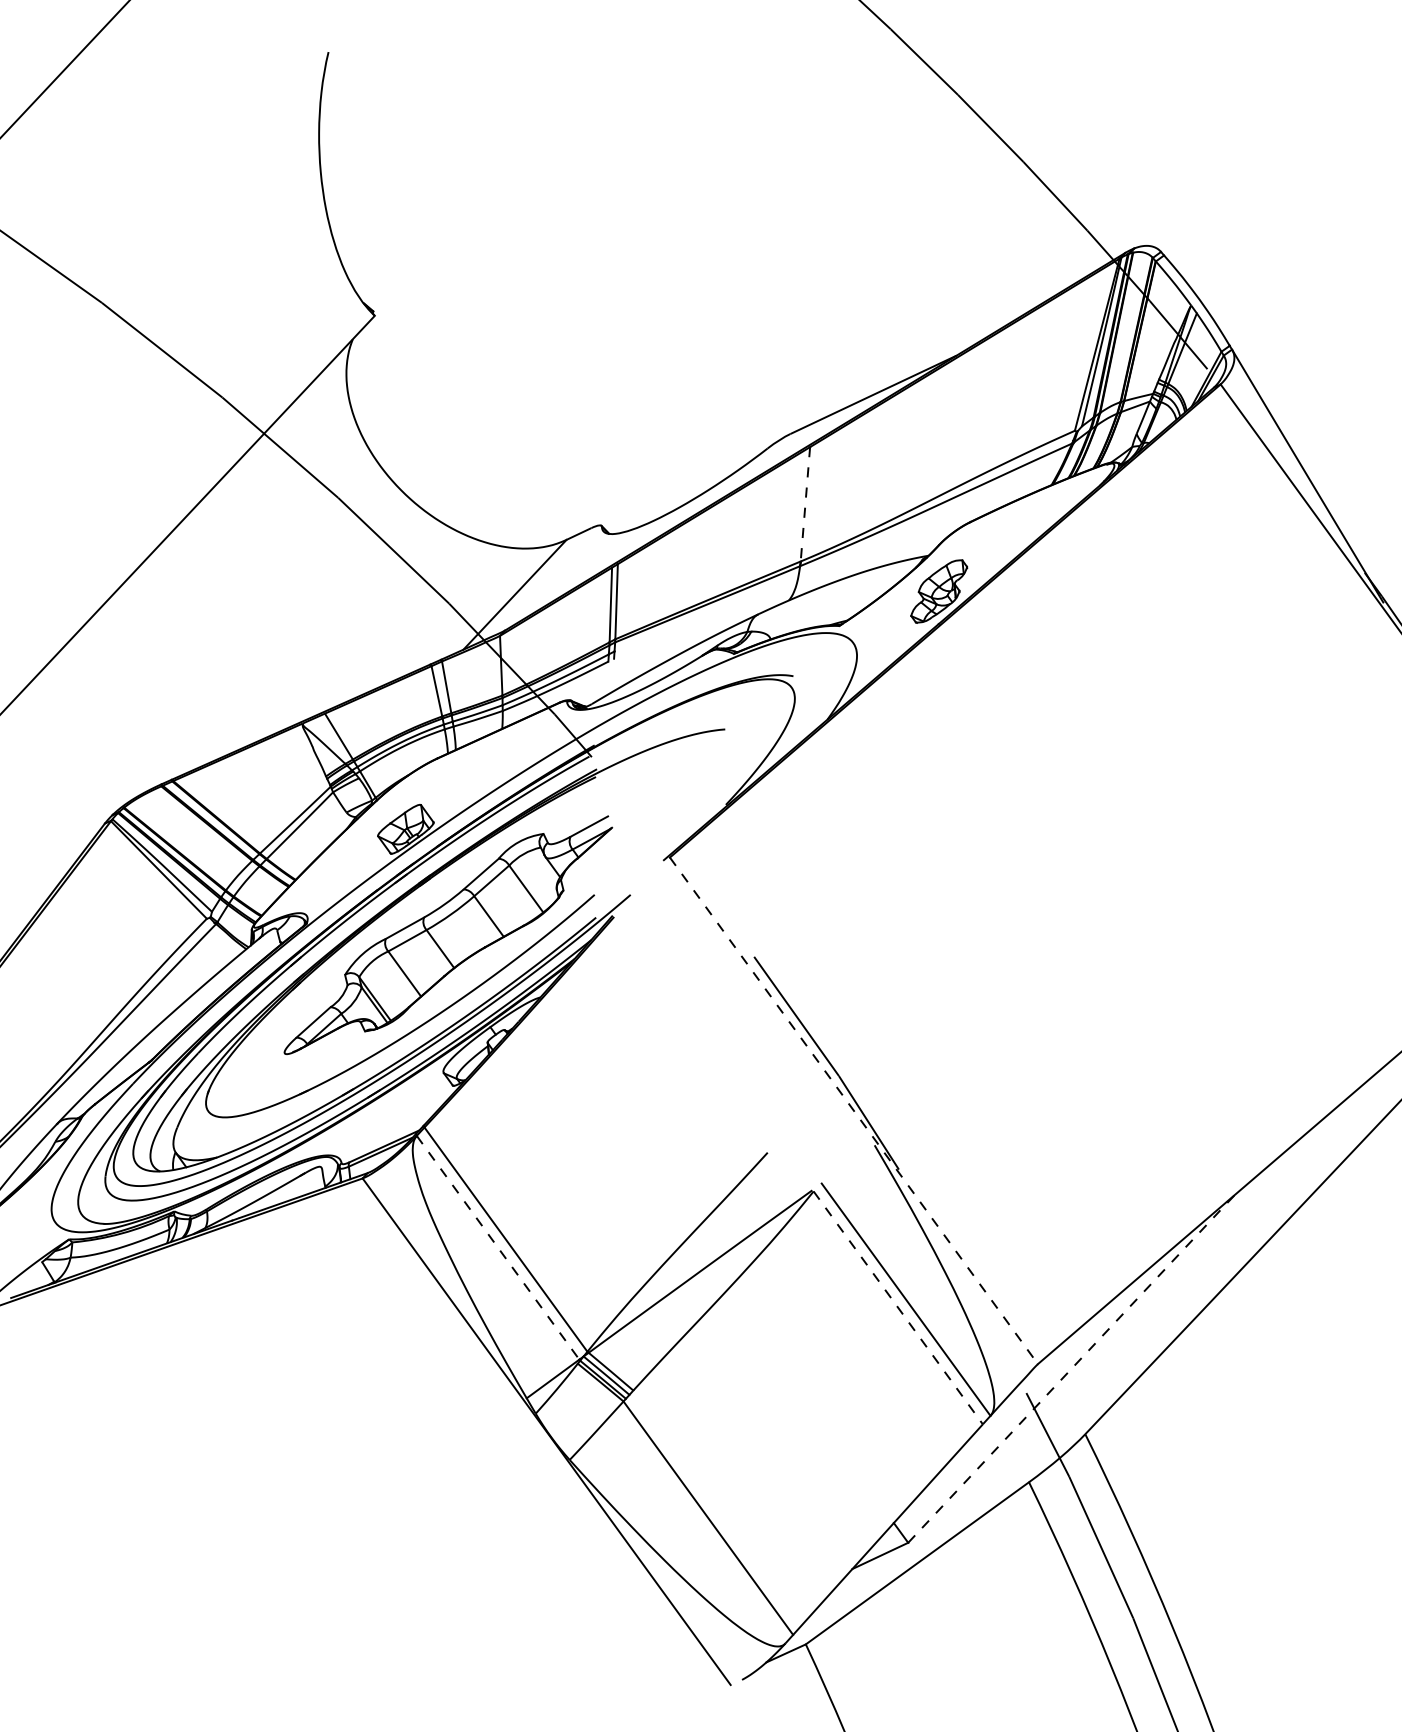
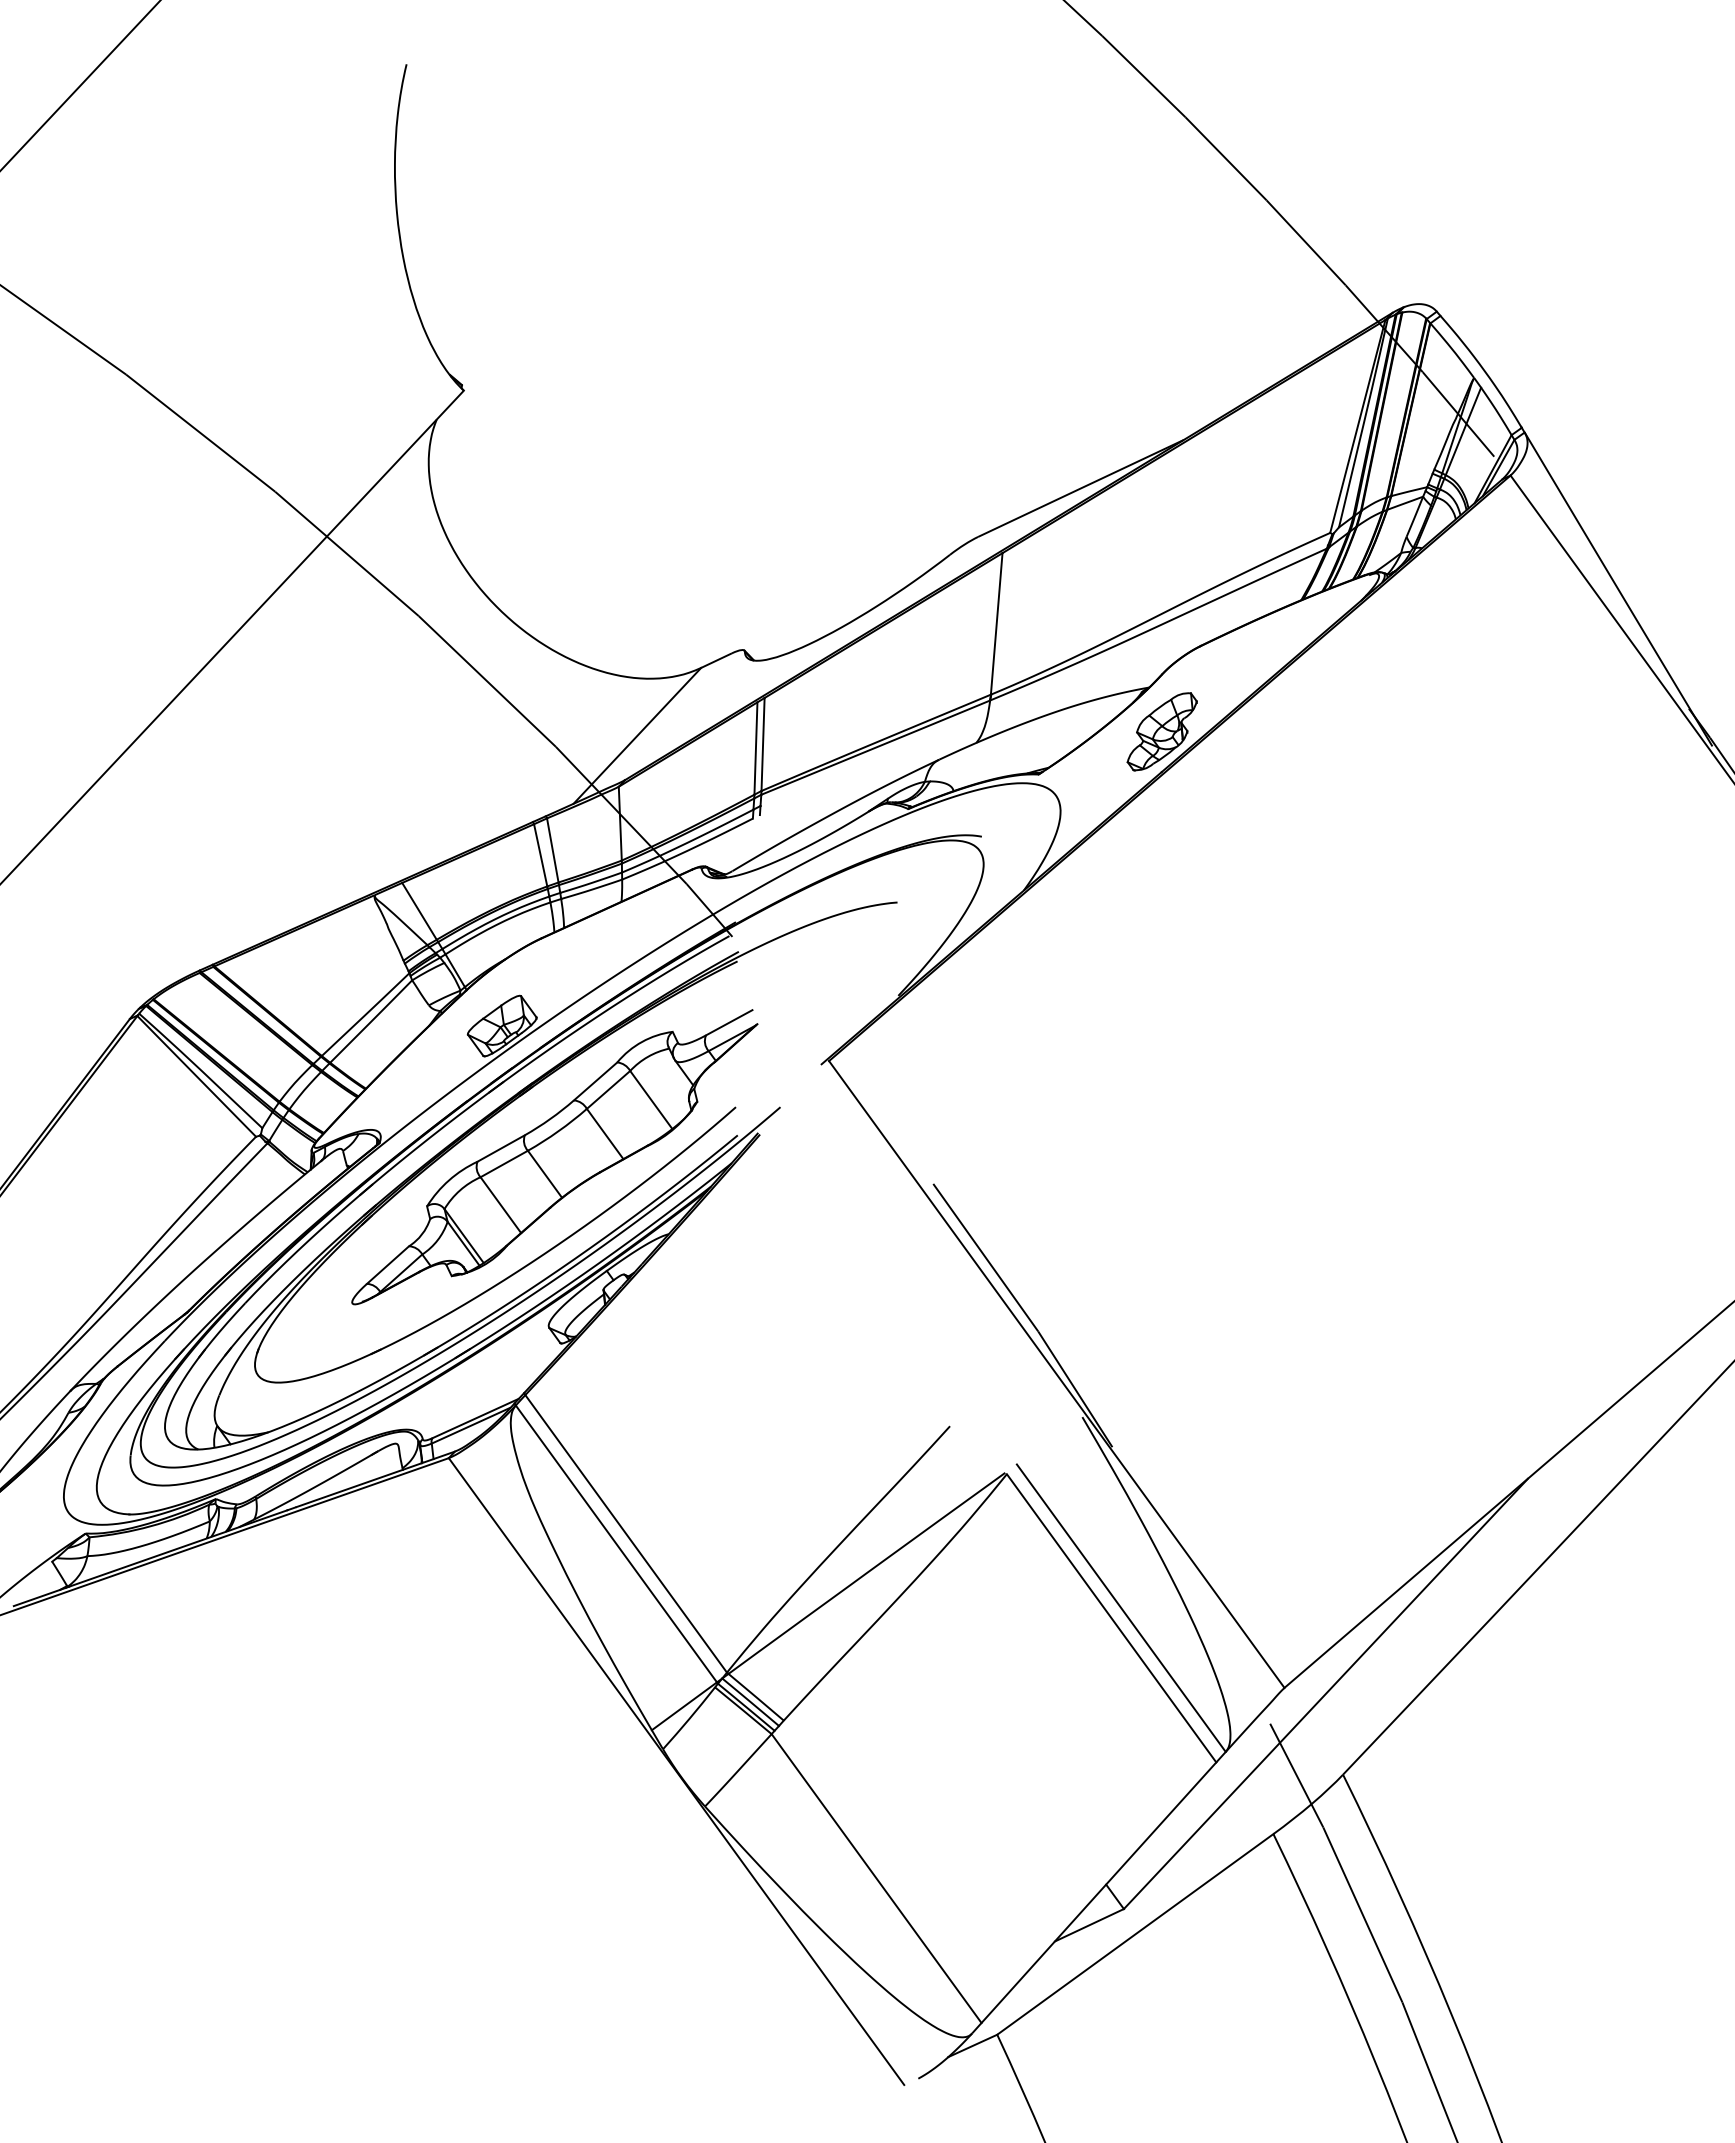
line: (805, 504) -> (996, 624), dashed -> solid
line: (854, 1110) -> (1057, 1374), dashed -> solid
line: (498, 1248) -> (616, 1544), dashed -> solid
line: (898, 1308) -> (1111, 1618), dashed -> solid
line: (1071, 1368) -> (1326, 1693), dashed -> solid

